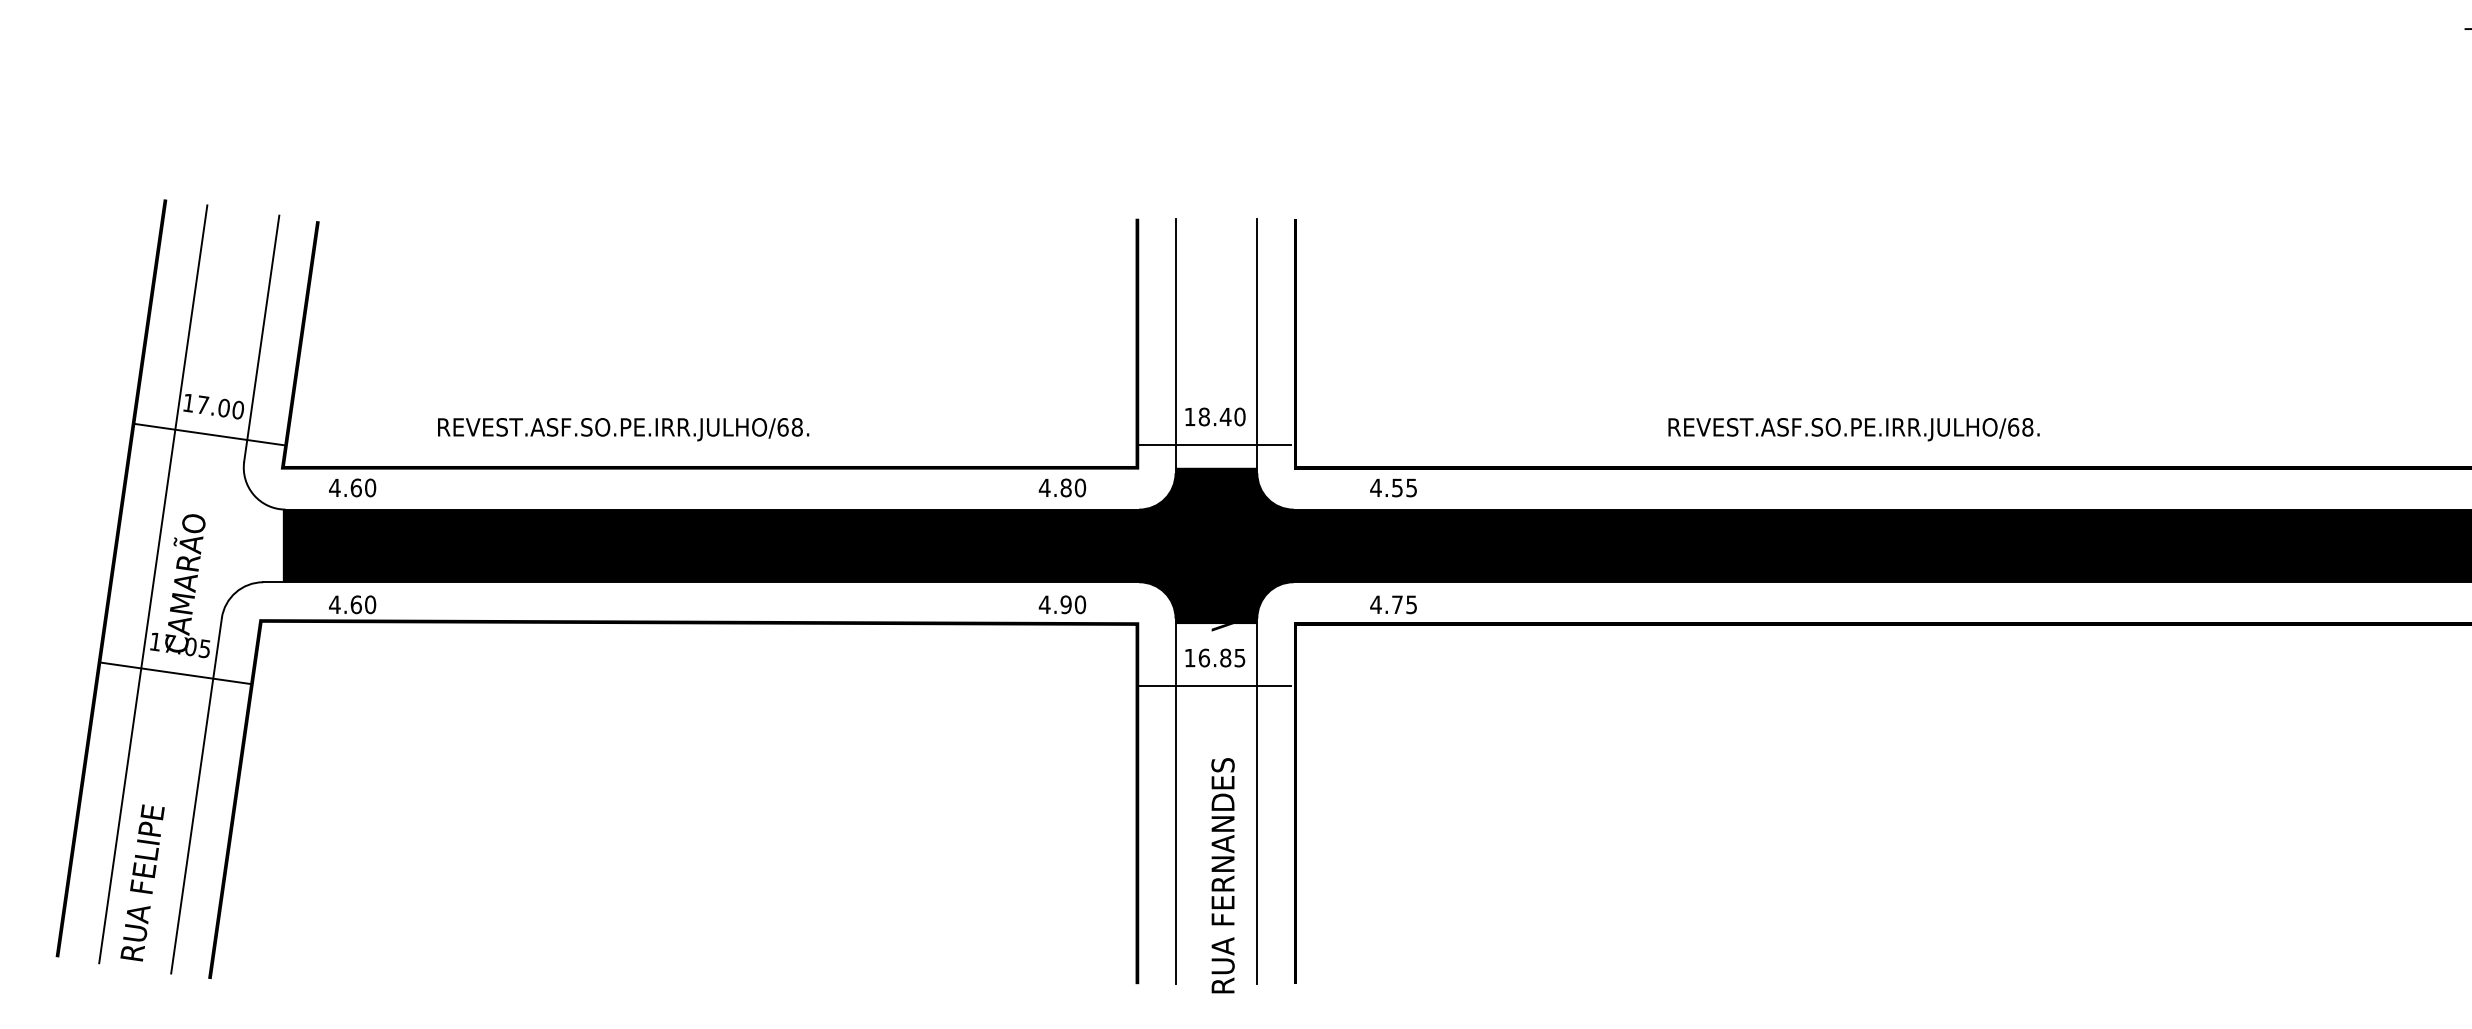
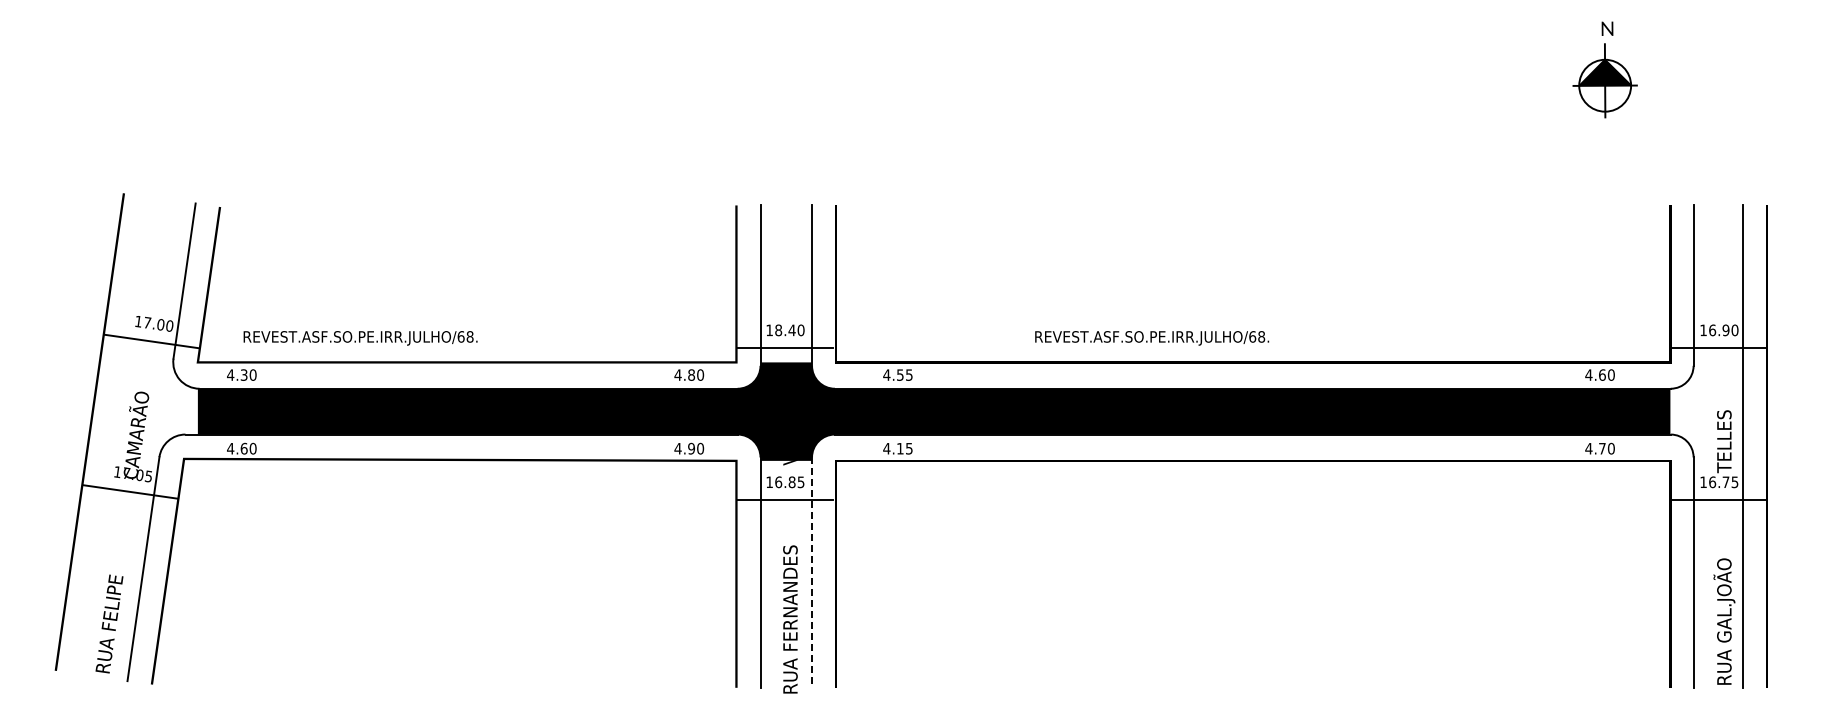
text: (623, 429) -> (360, 338), moved
text: (1854, 429) -> (1152, 338), moved
text: (355, 486) -> (243, 374), 4.60 -> 4.30
line: (153, 583) -> (116, 435), removed
text: (1397, 604) -> (900, 448), 4.75 -> 4.15
line: (1258, 802) -> (812, 573), solid -> dashed

